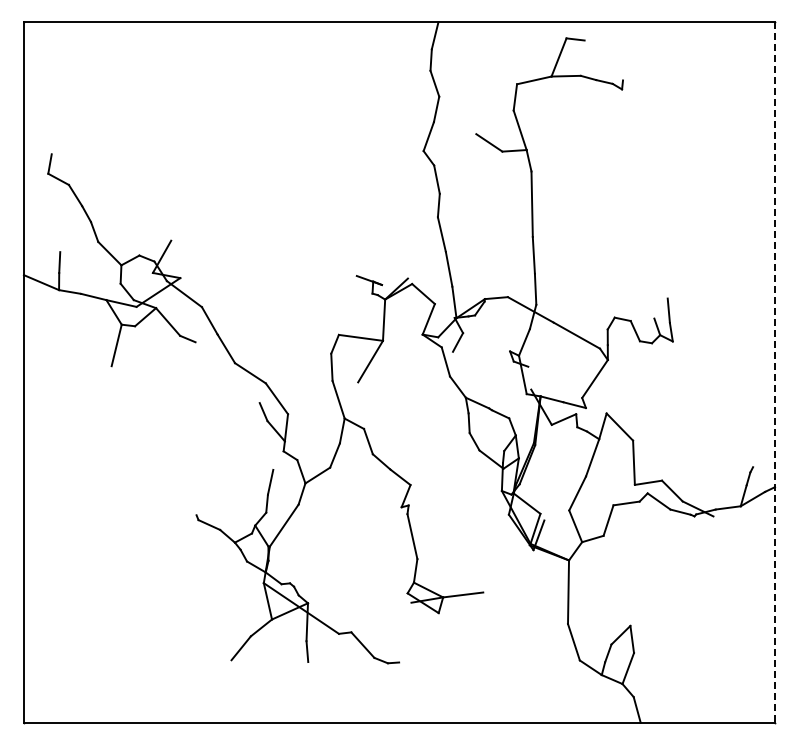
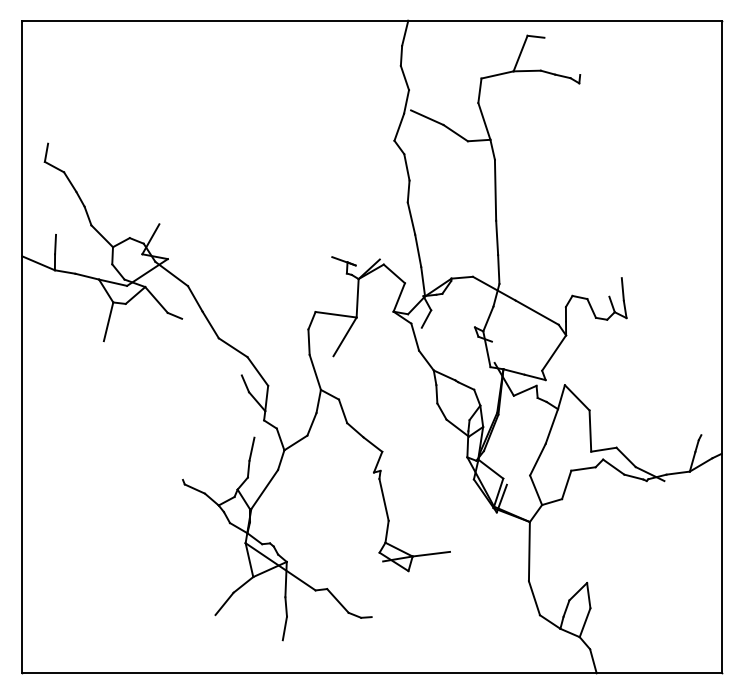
line: (458, 126) -> (426, 117), added
line: (775, 372) -> (722, 347), dashed -> solid
line: (305, 674) -> (284, 628), added

